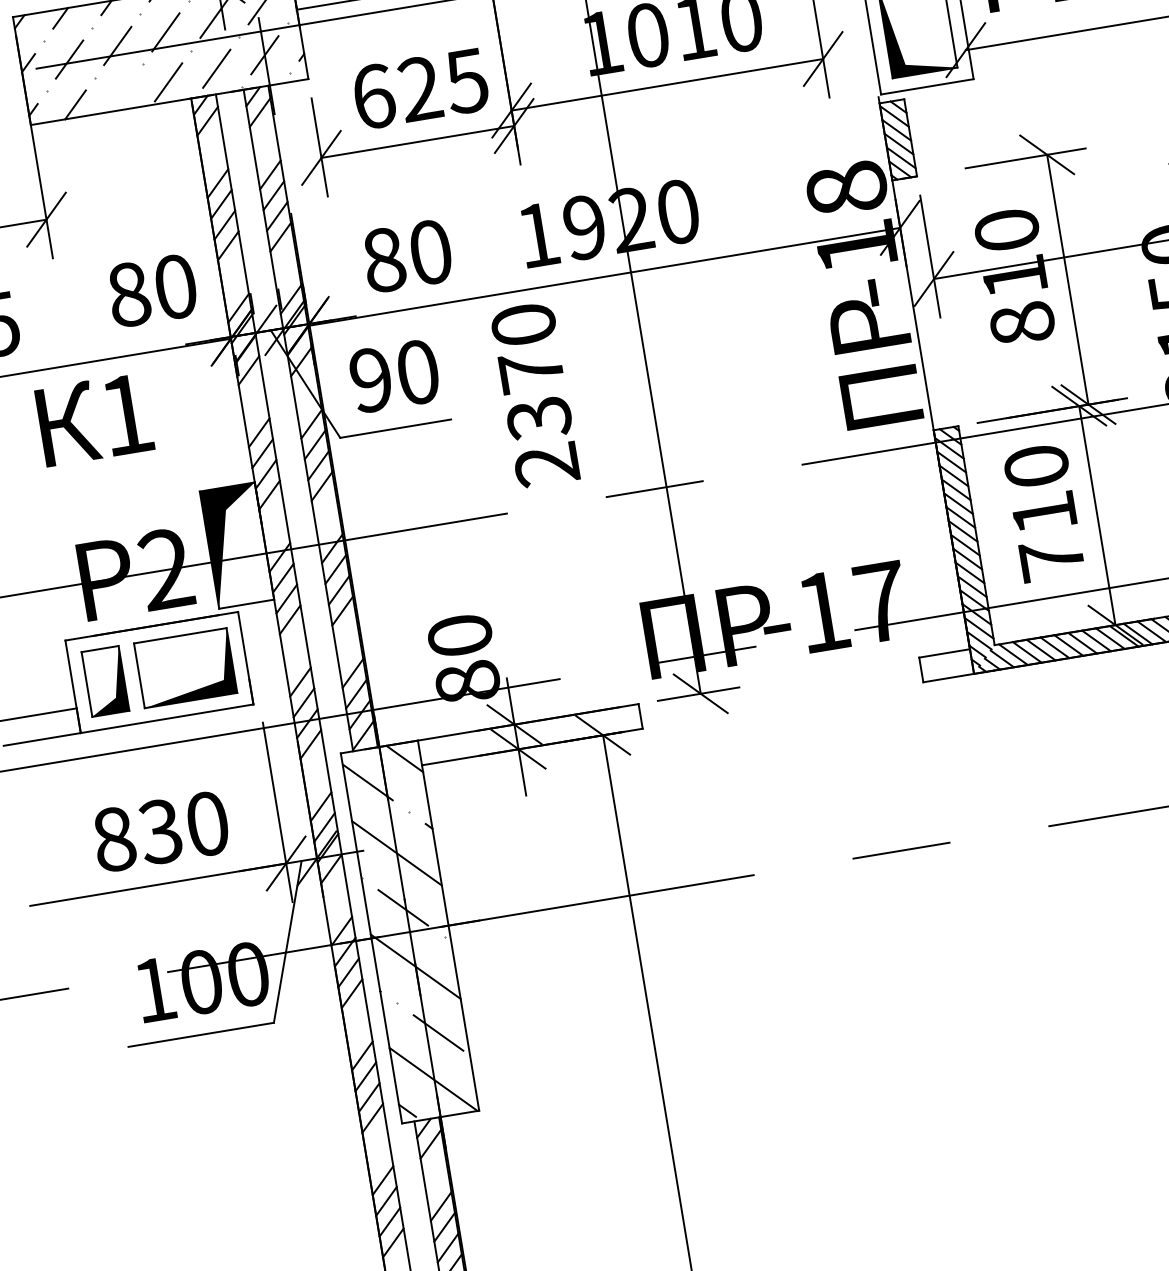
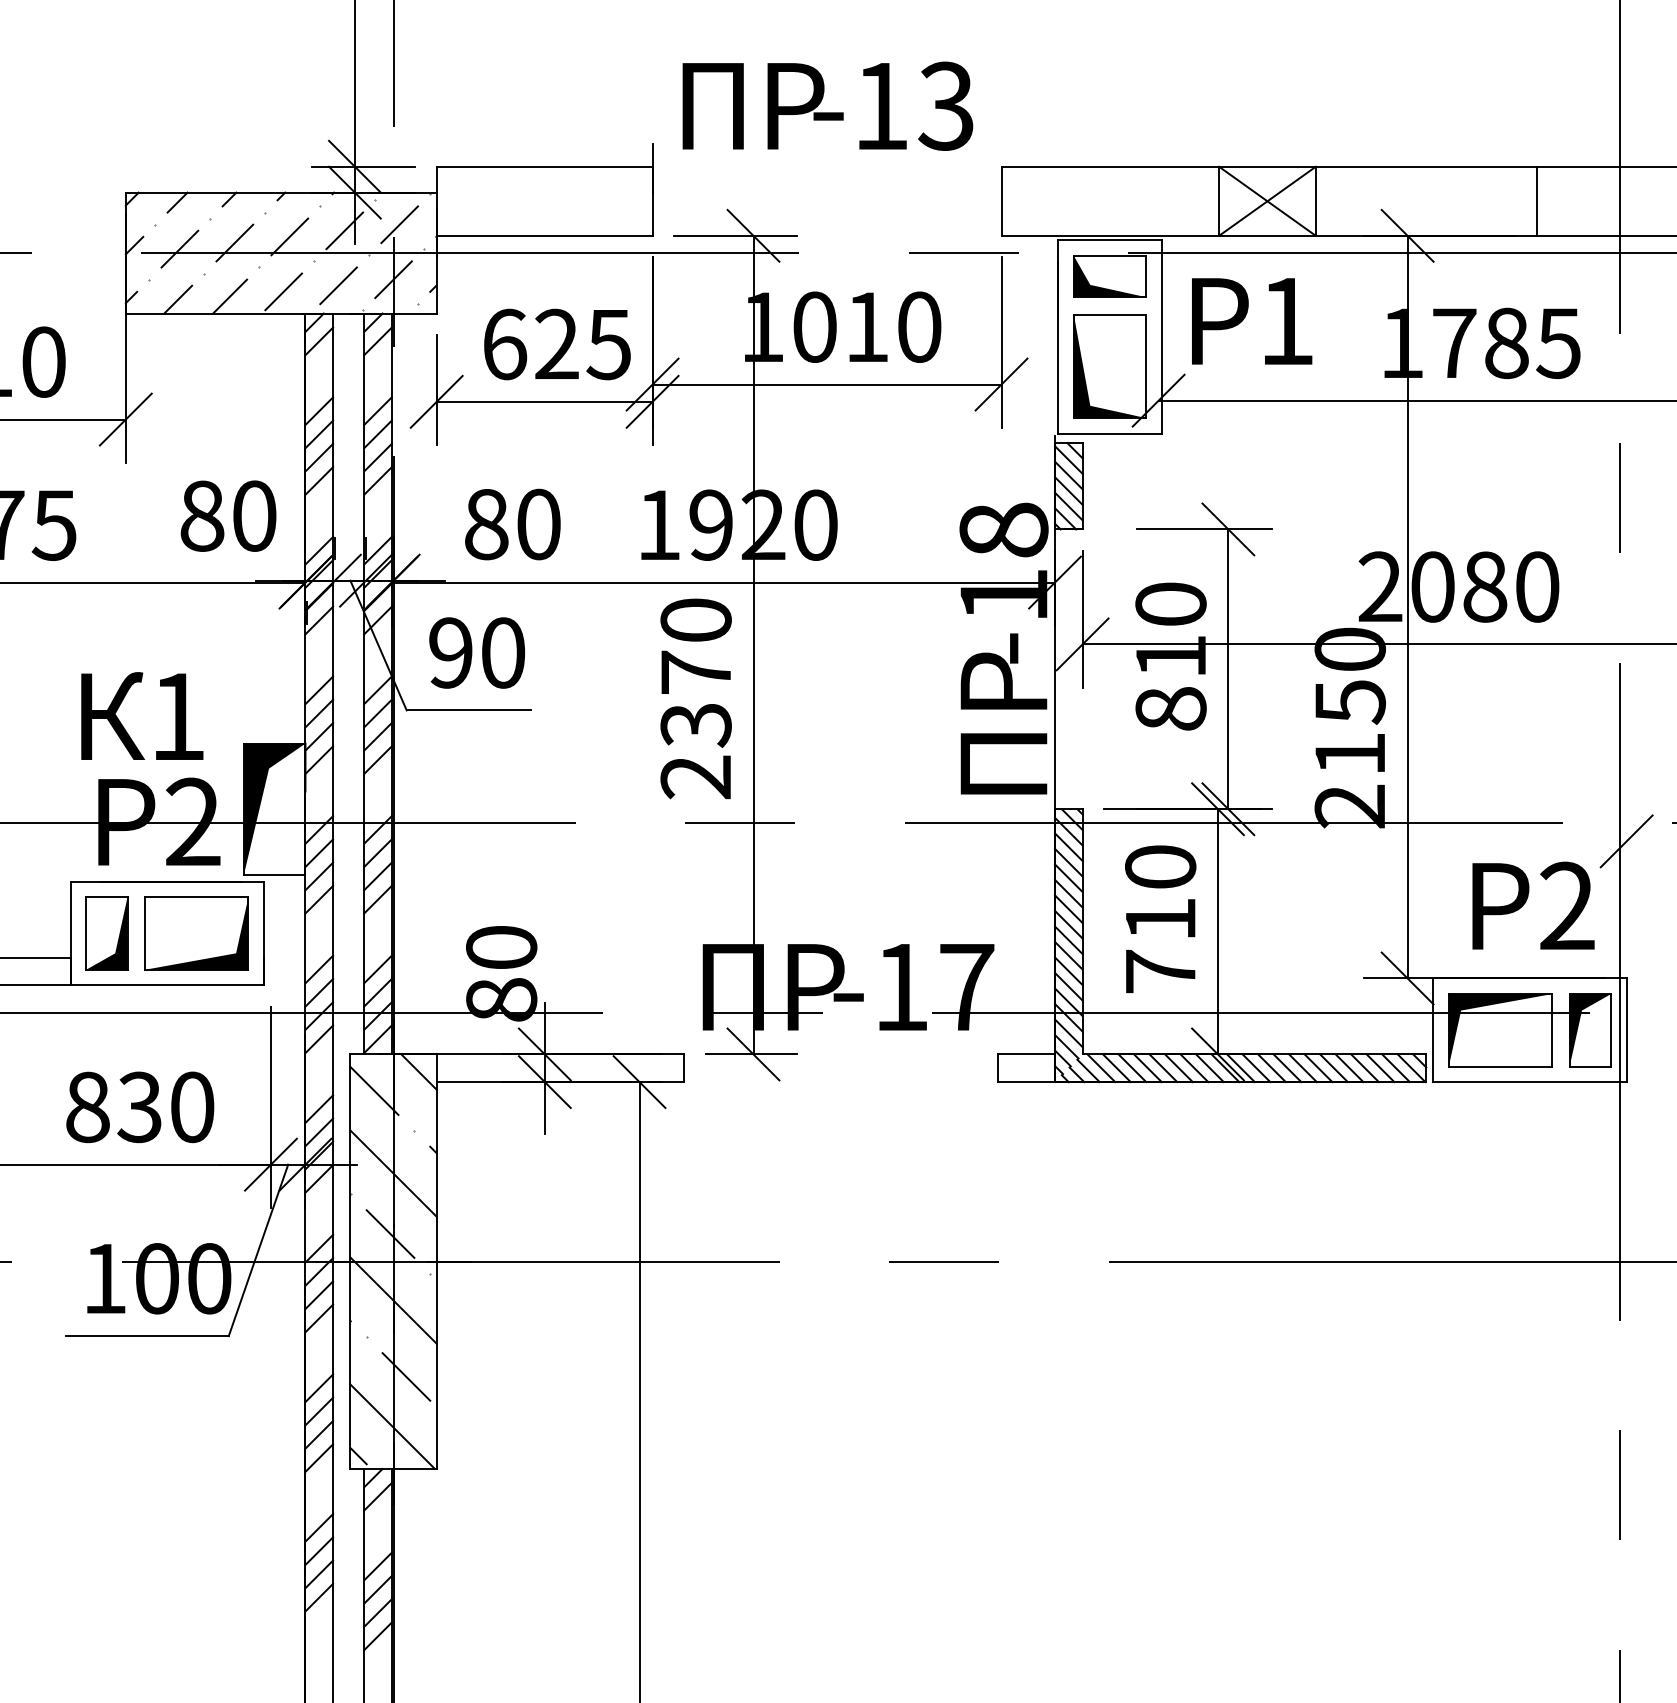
line: (121, 94) -> (230, 296), added
text: (534, 394) -> (695, 698), moved
text: (94, 418) -> (142, 715), moved

